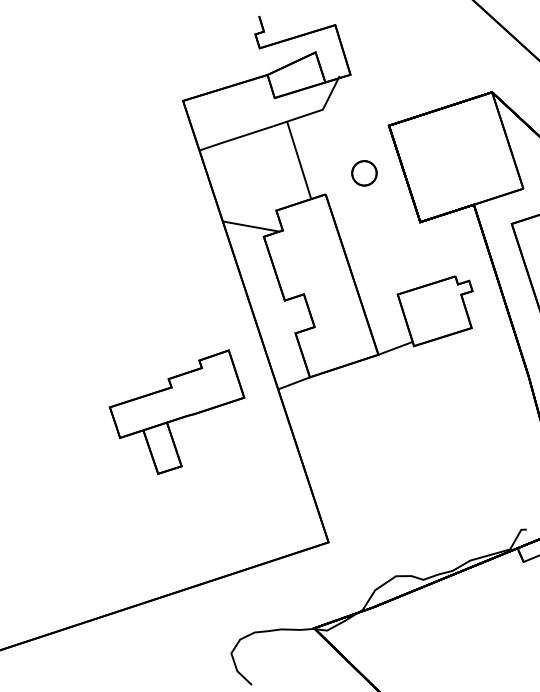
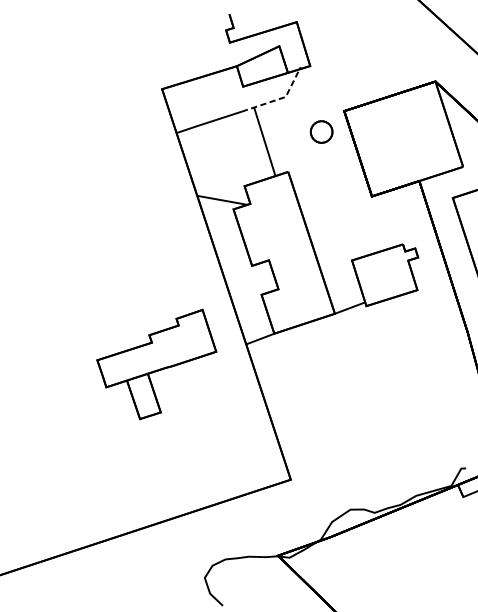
line: (316, 111) -> (280, 98), solid -> dashed
part: (364, 173) -> (321, 132), moved

